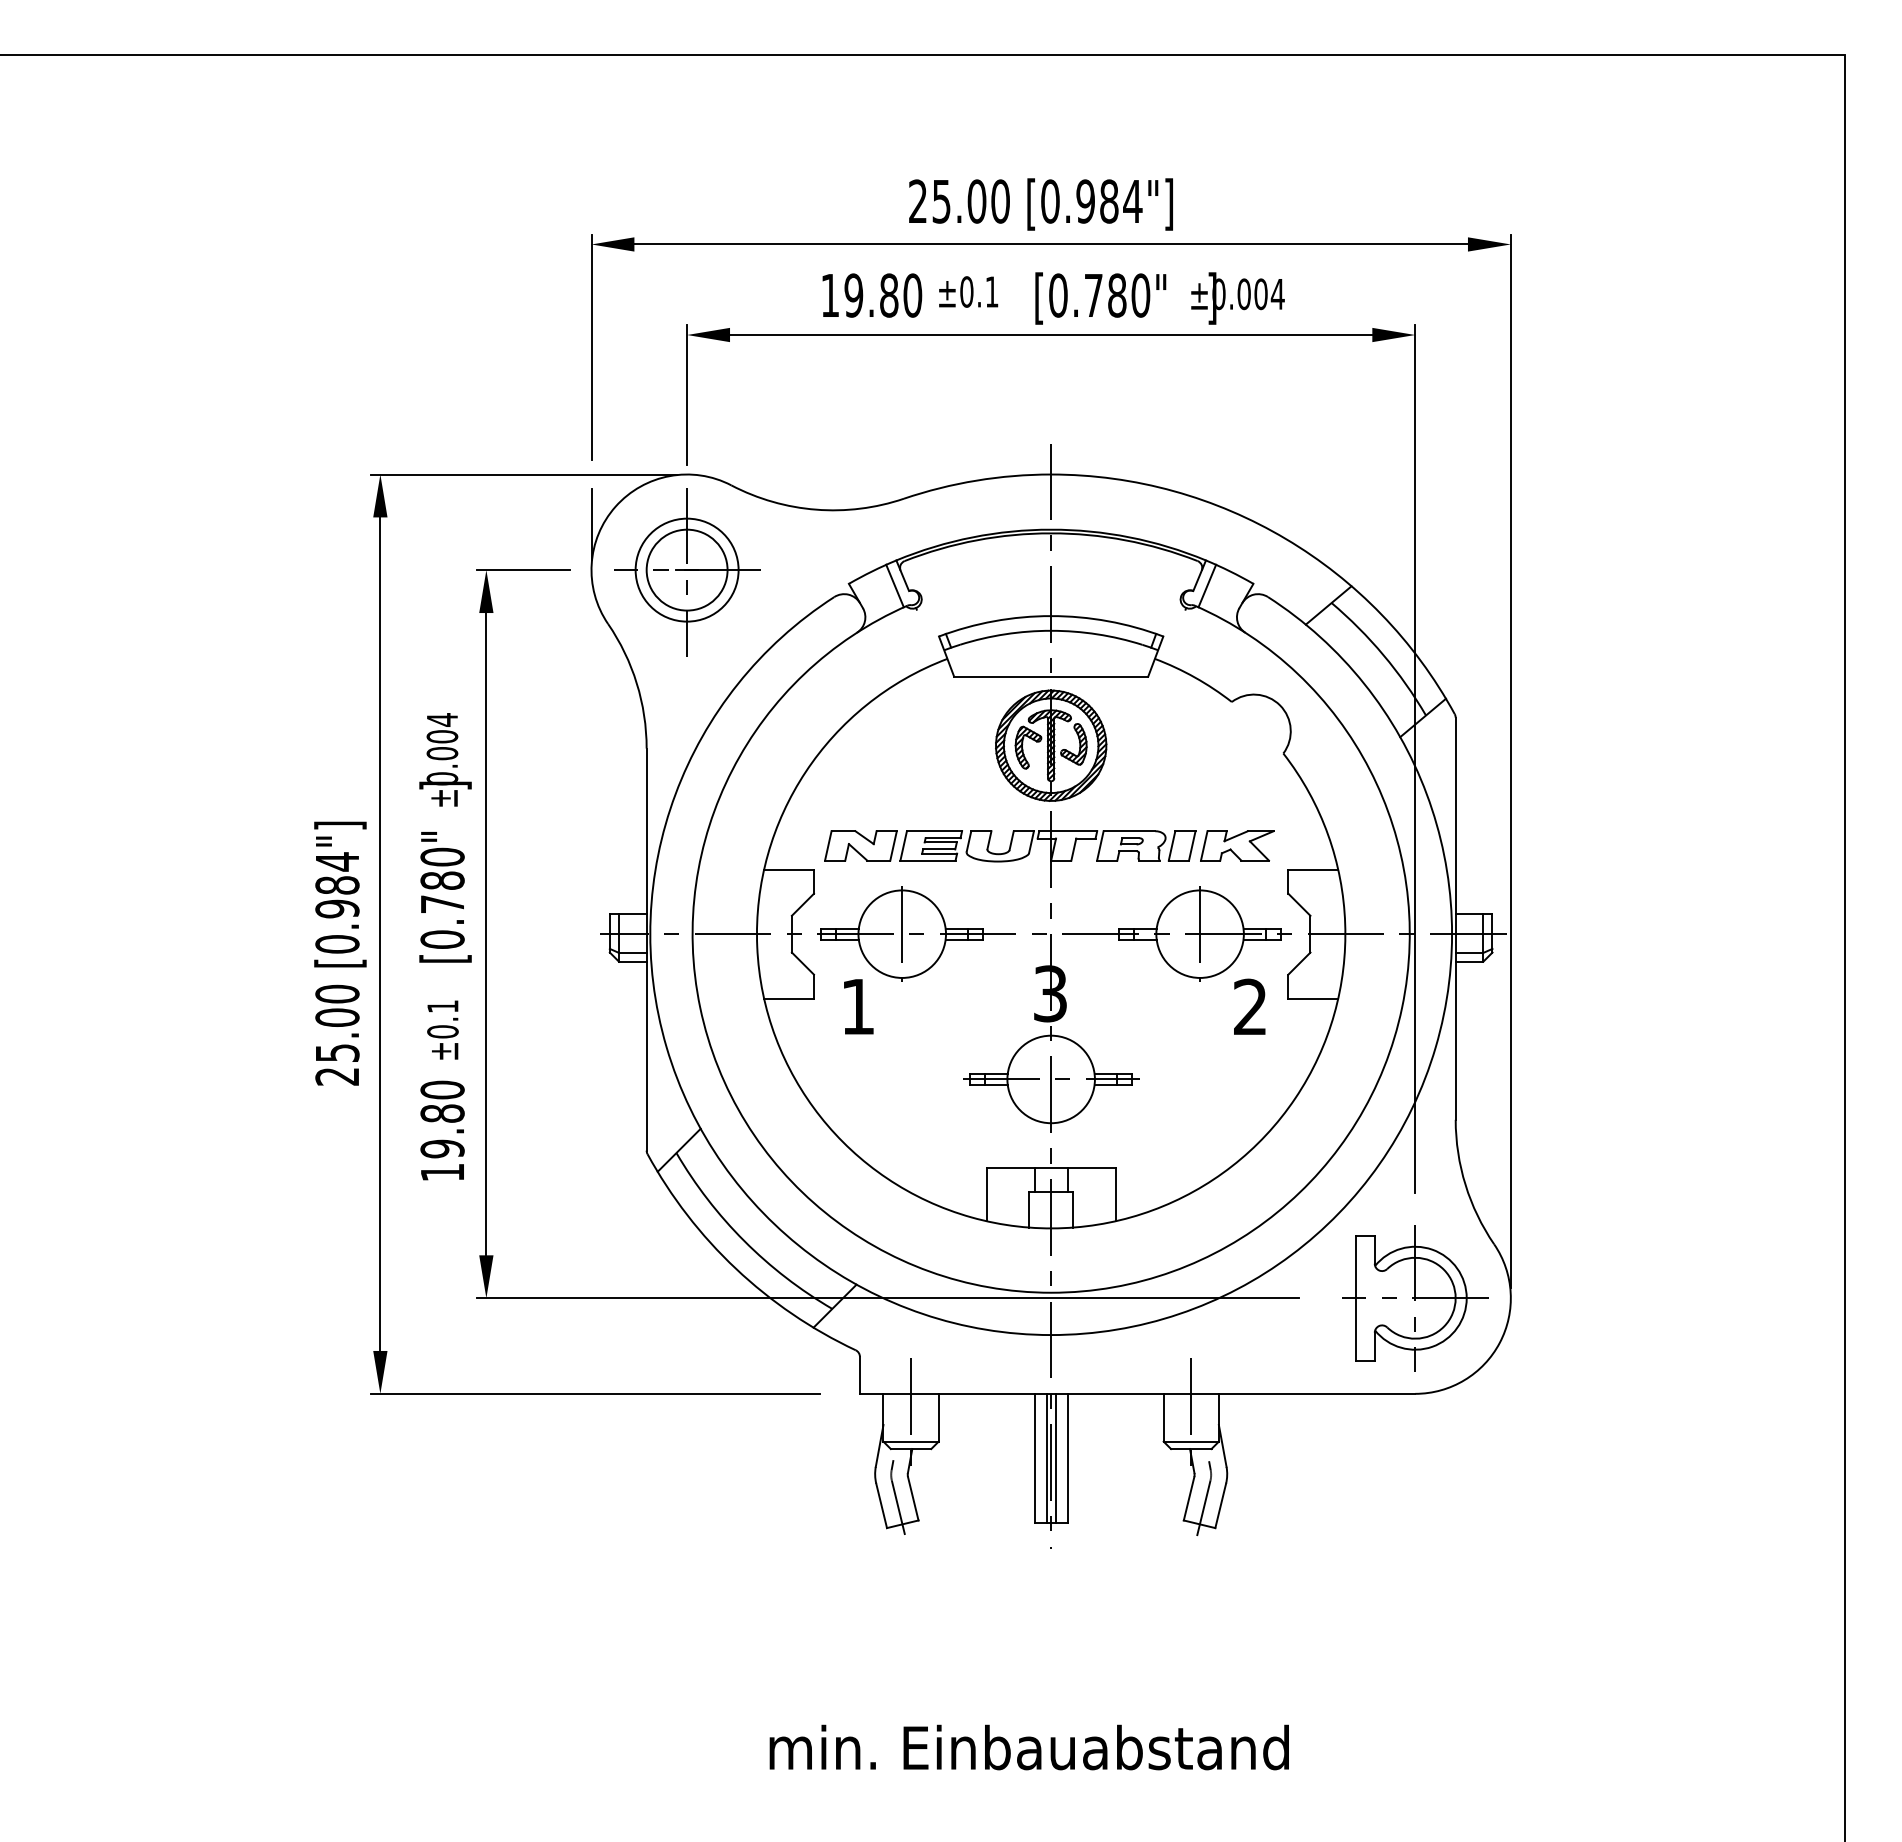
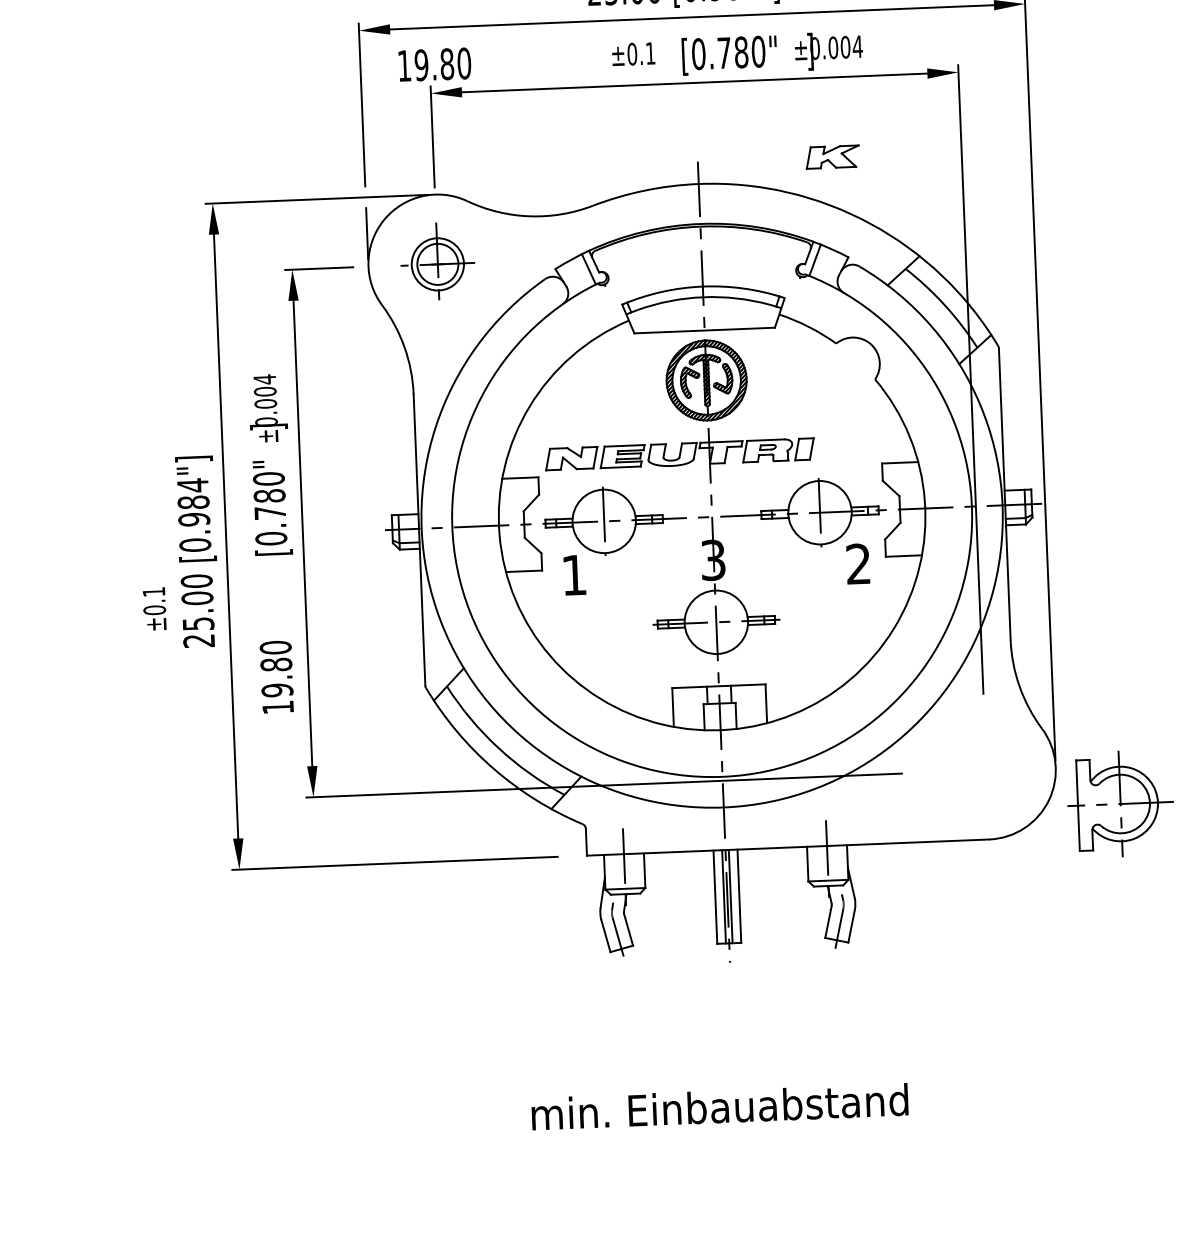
text: (872, 295) -> (435, 64), moved
part: (687, 572) -> (438, 265), size x0.7
part: (1237, 845) -> (832, 156), moved
text: (442, 1029) -> (154, 608), moved
part: (1415, 1298) -> (1120, 804), moved

